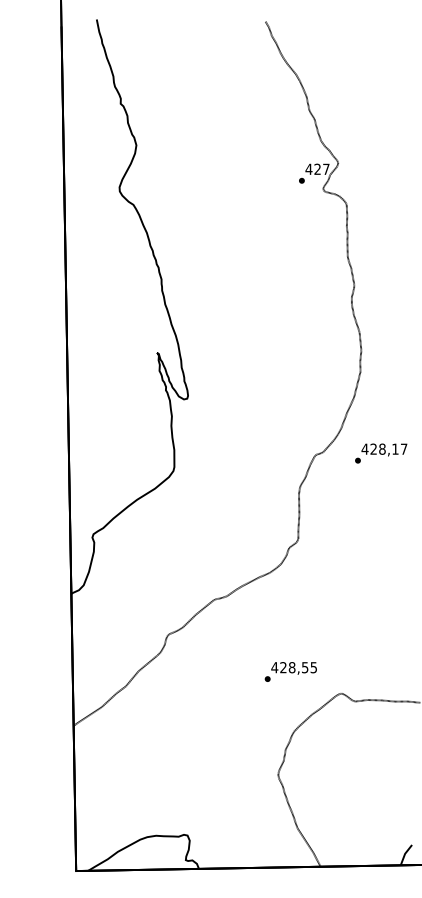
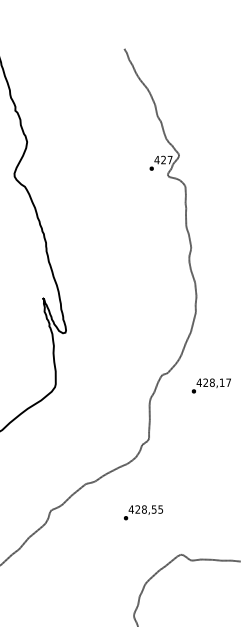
text: (381, 453) -> (211, 386), moved
text: (290, 671) -> (143, 512), moved

